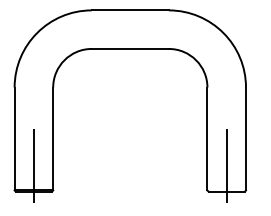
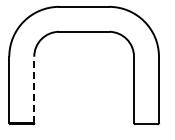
line: (53, 138) -> (34, 89), solid -> dashed
line: (33, 165) -> (21, 107), removed
line: (226, 165) -> (146, 107), removed

